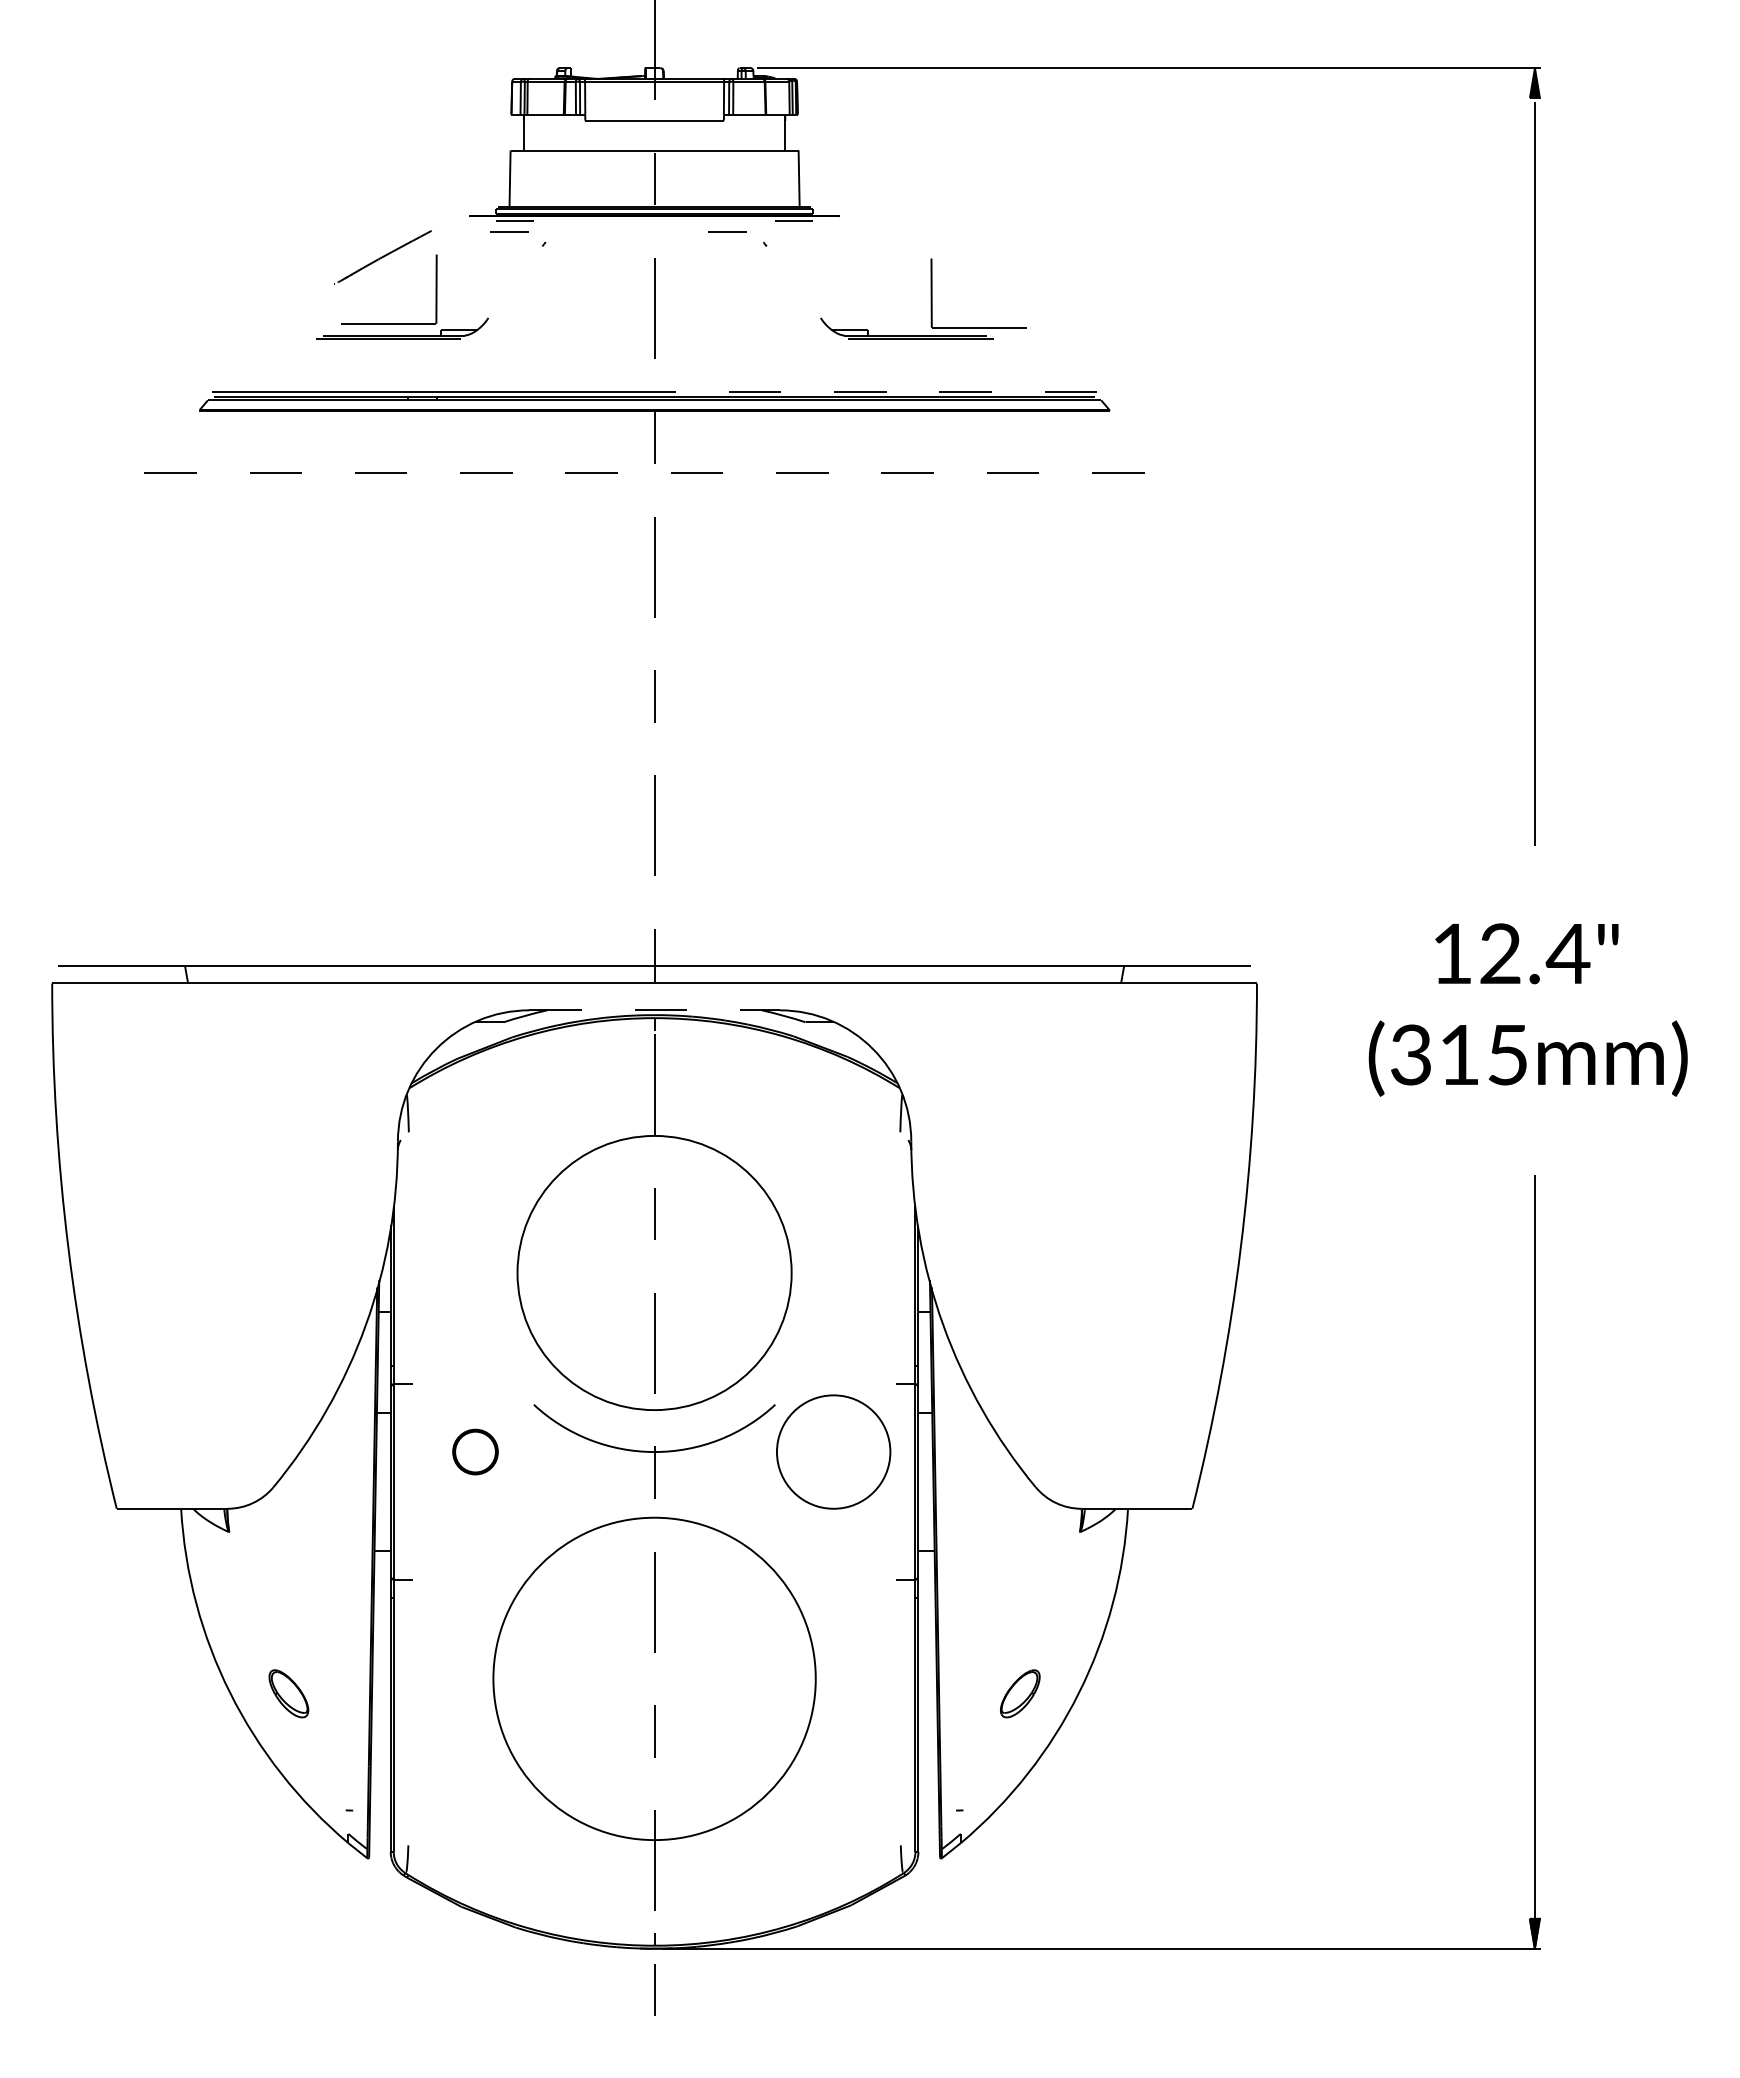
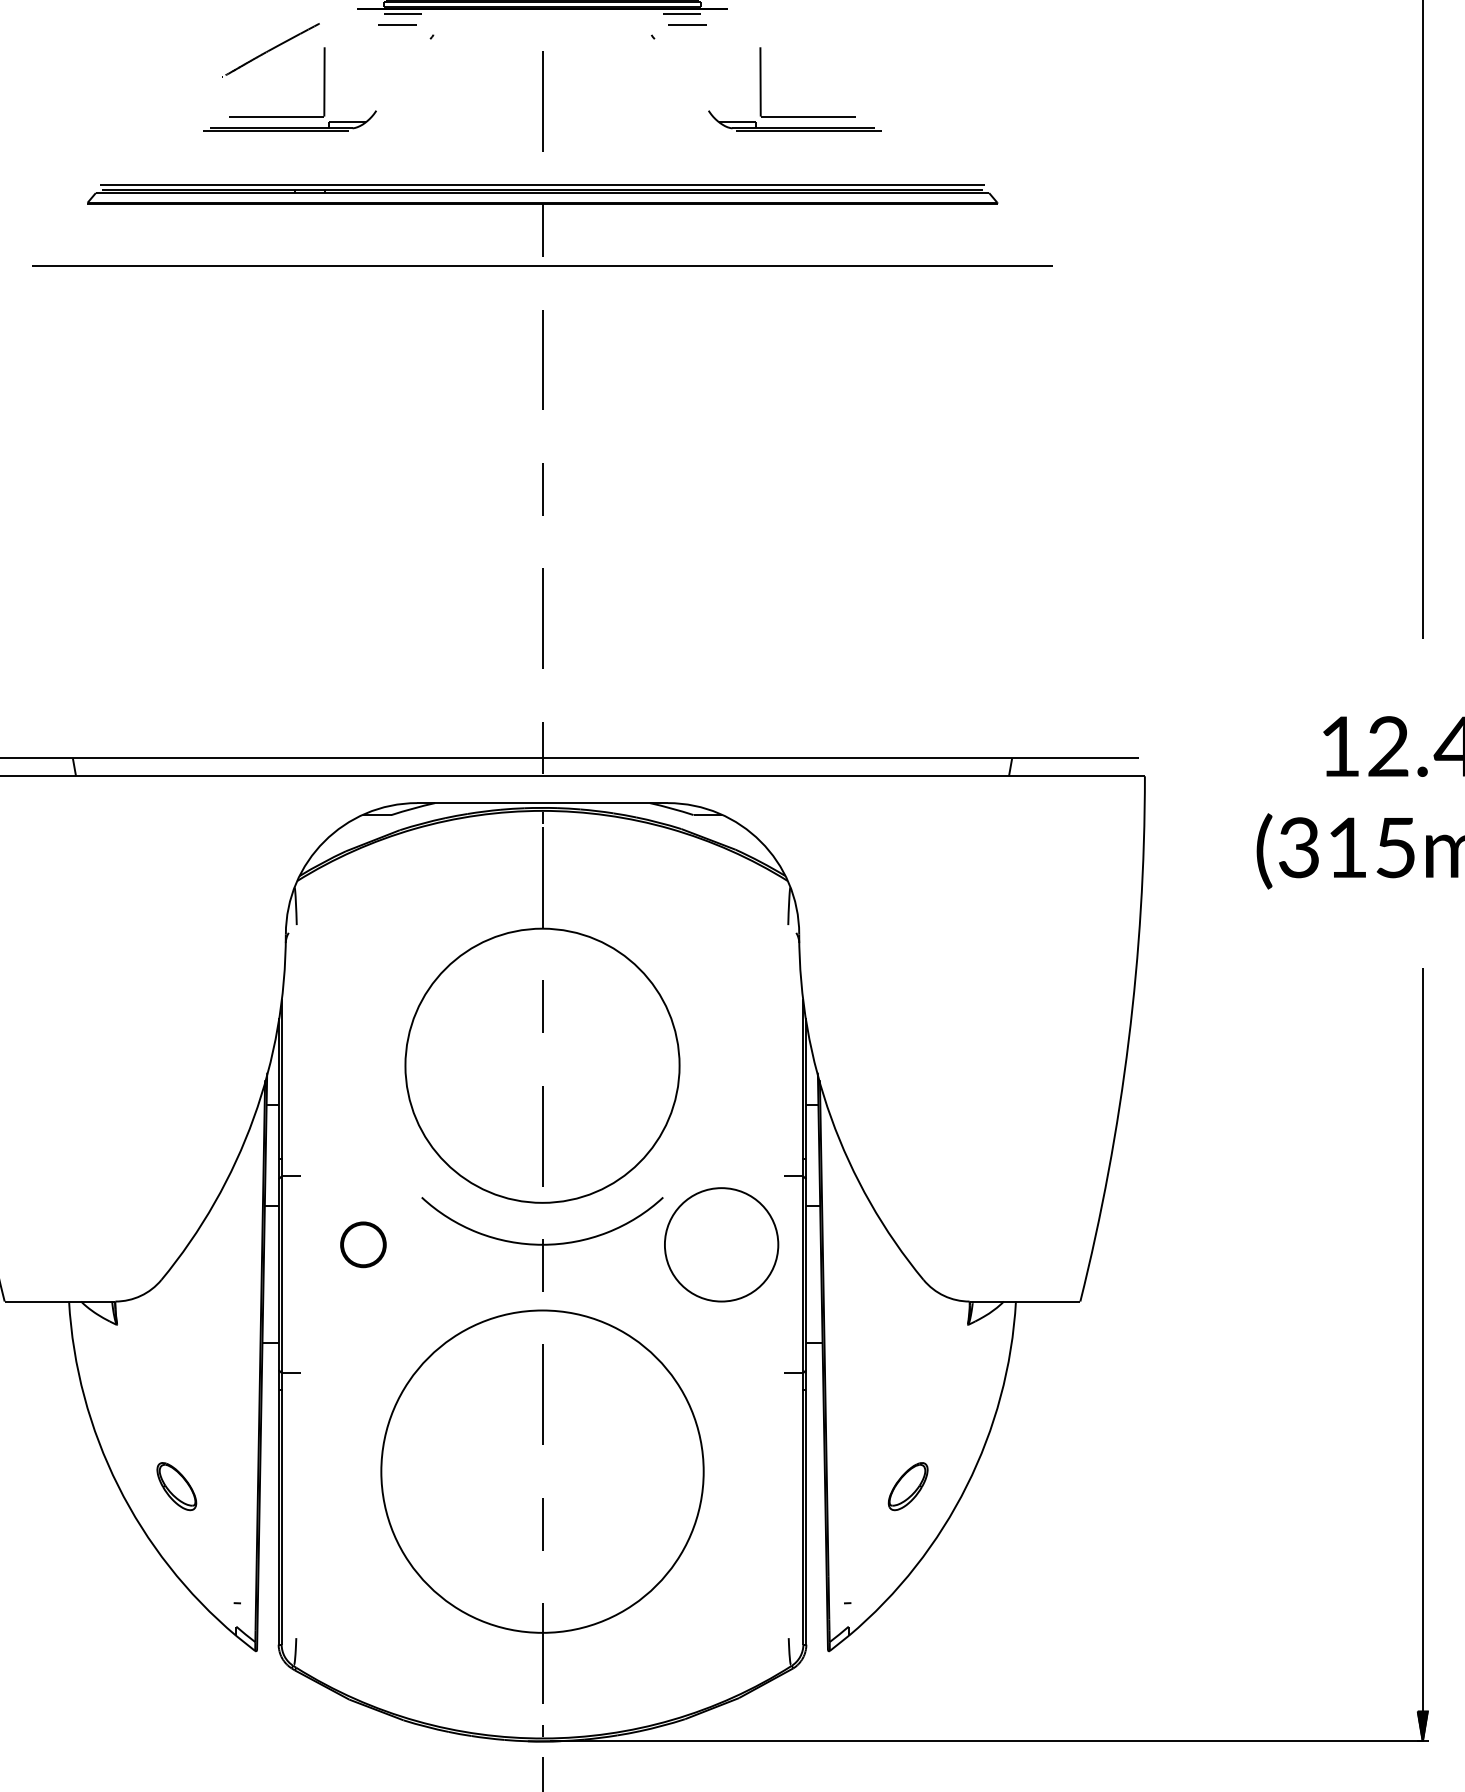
line: (727, 231) -> (687, 24), moved
part: (978, 327) -> (807, 116), moved
line: (875, 392) -> (763, 185), dashed -> solid
line: (655, 473) -> (543, 266), dashed -> solid
line: (655, 1010) -> (543, 803), dashed -> solid

